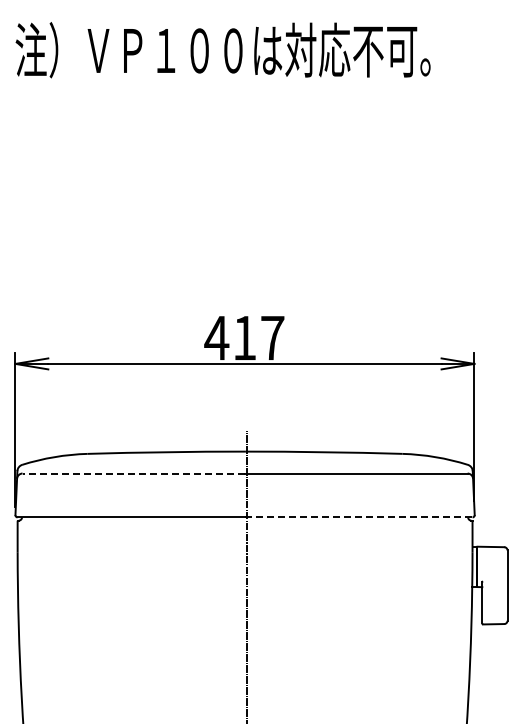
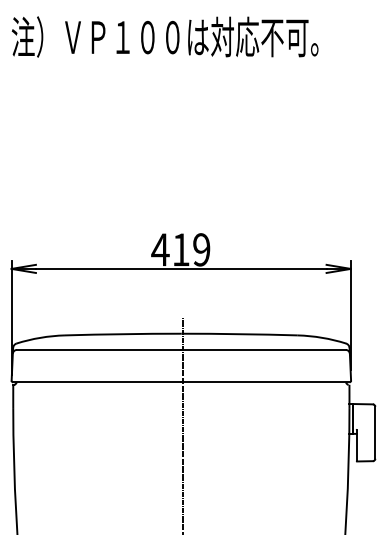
text: (272, 337) -> (201, 249), 417 -> 419
line: (133, 473) -> (98, 349), dashed -> solid
line: (358, 517) -> (265, 382), dashed -> solid

